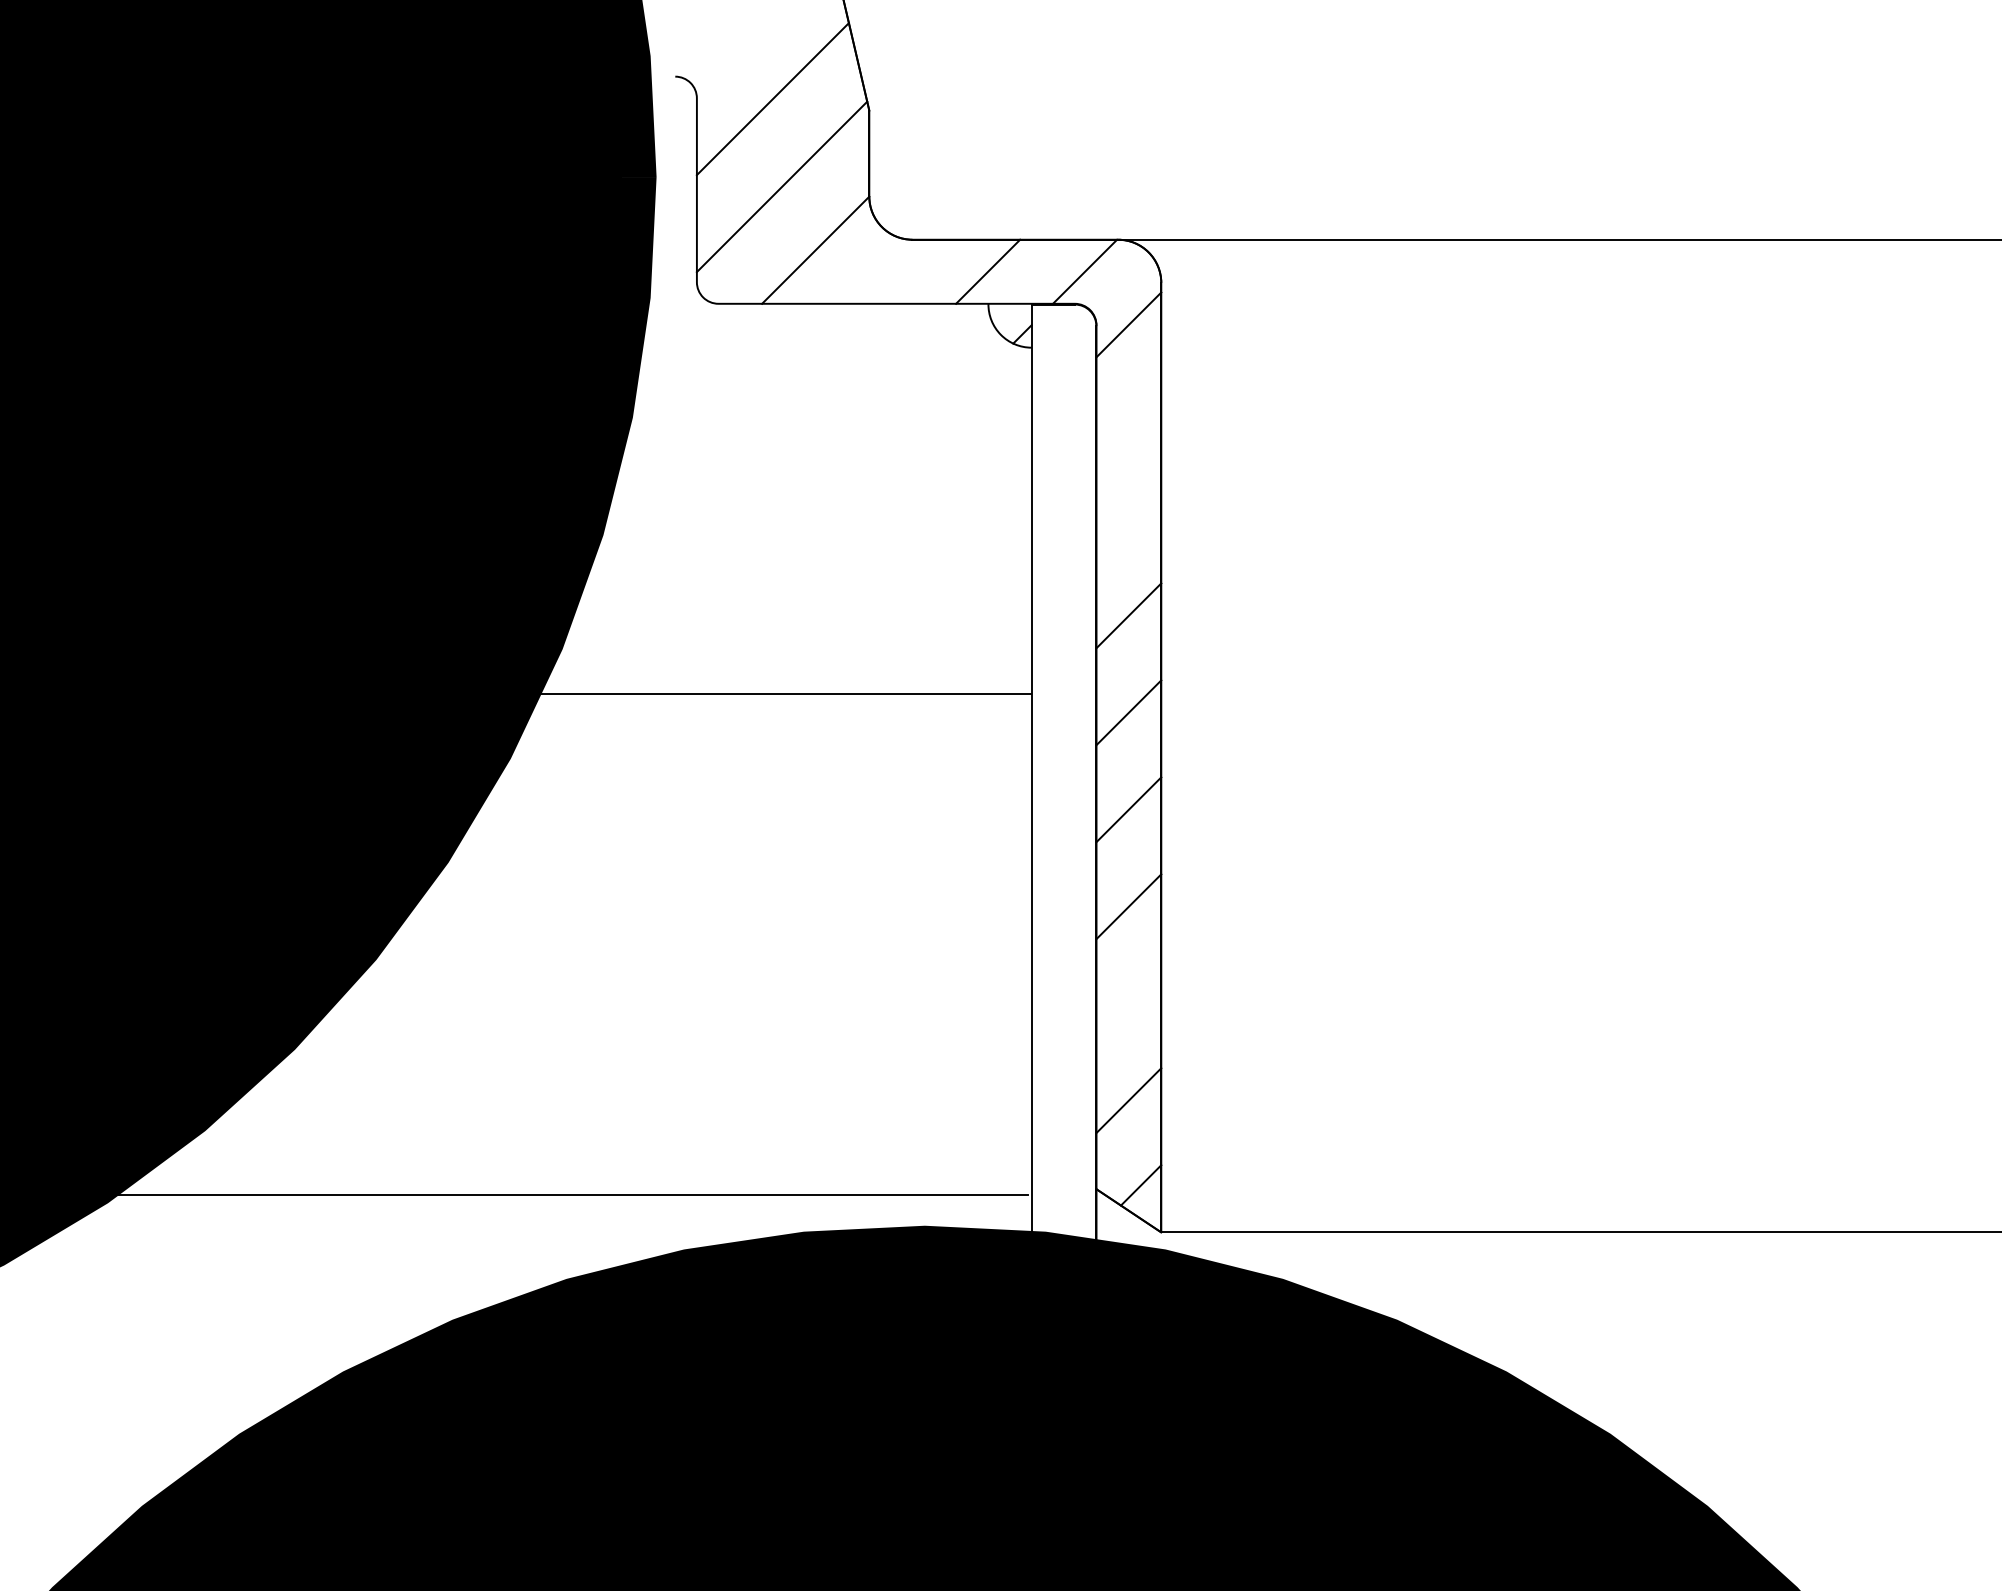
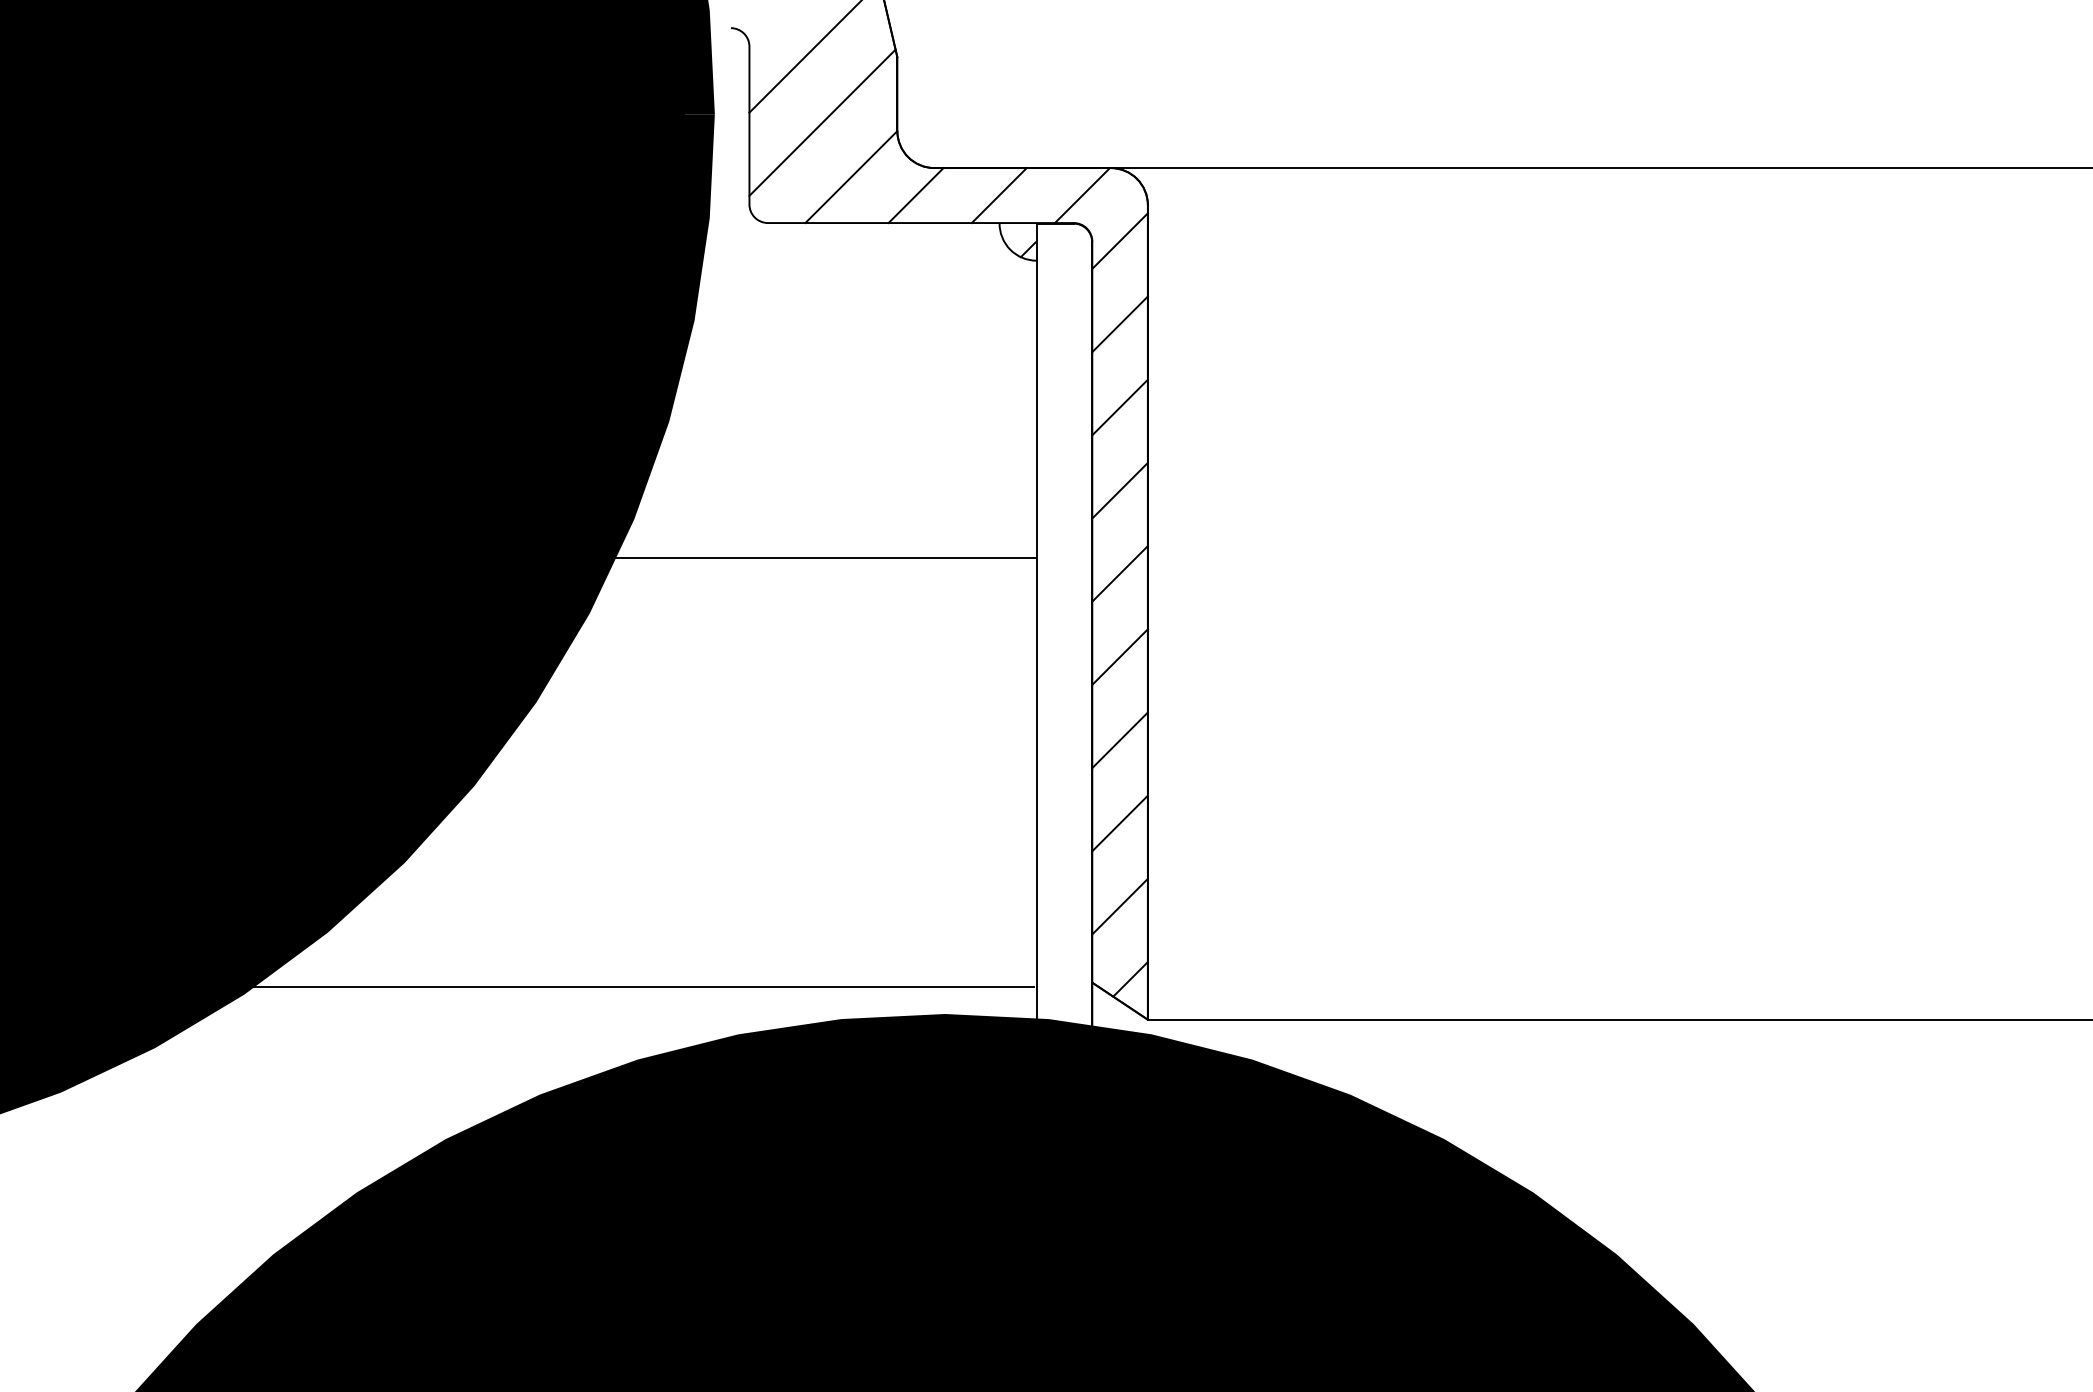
line: (890, 271) -> (915, 195), added
line: (1128, 422) -> (1119, 324), added
line: (1128, 518) -> (1119, 407), added
line: (1128, 1003) -> (1119, 823), added

